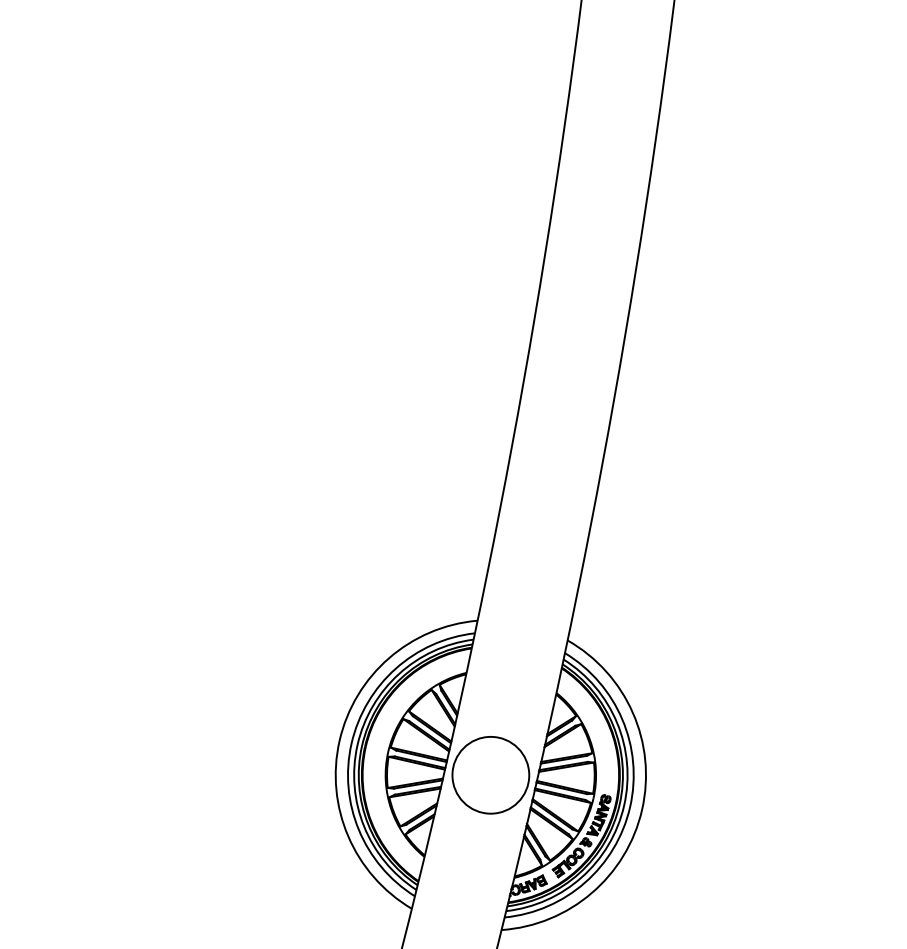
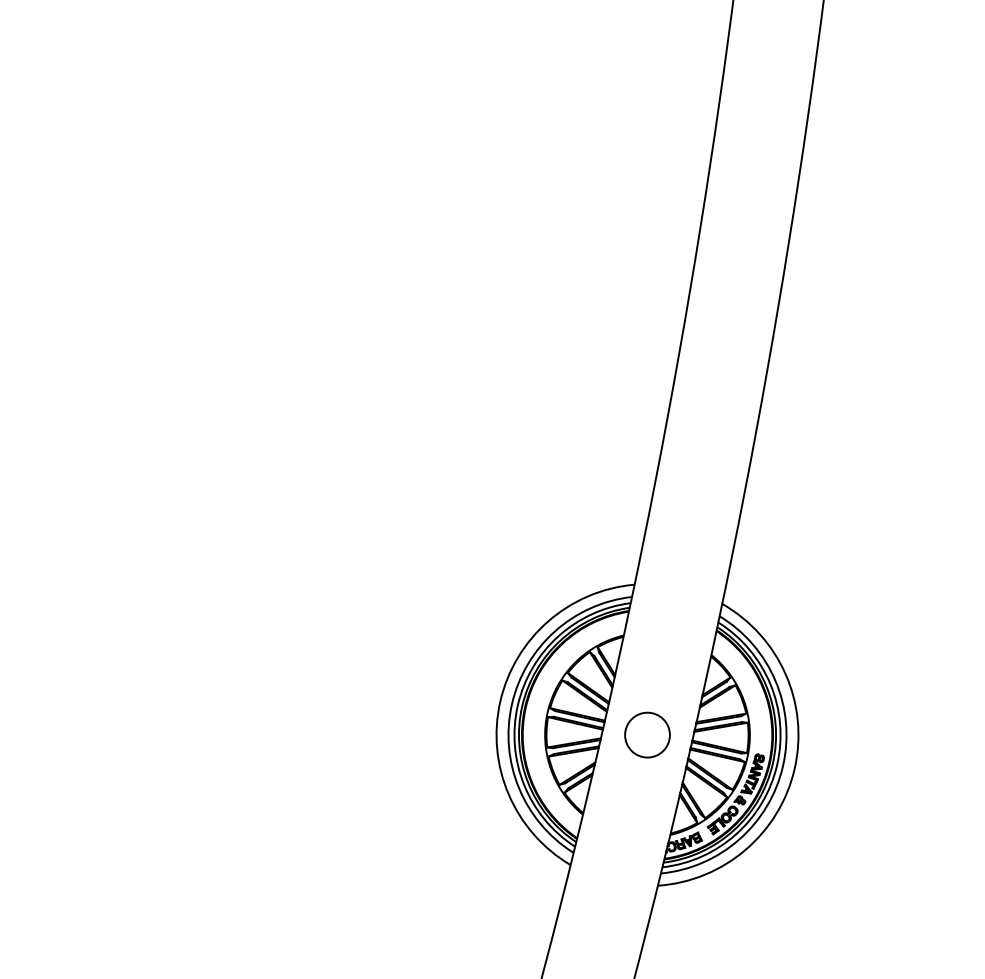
circle: (490, 774) -> (647, 734), size x0.6

